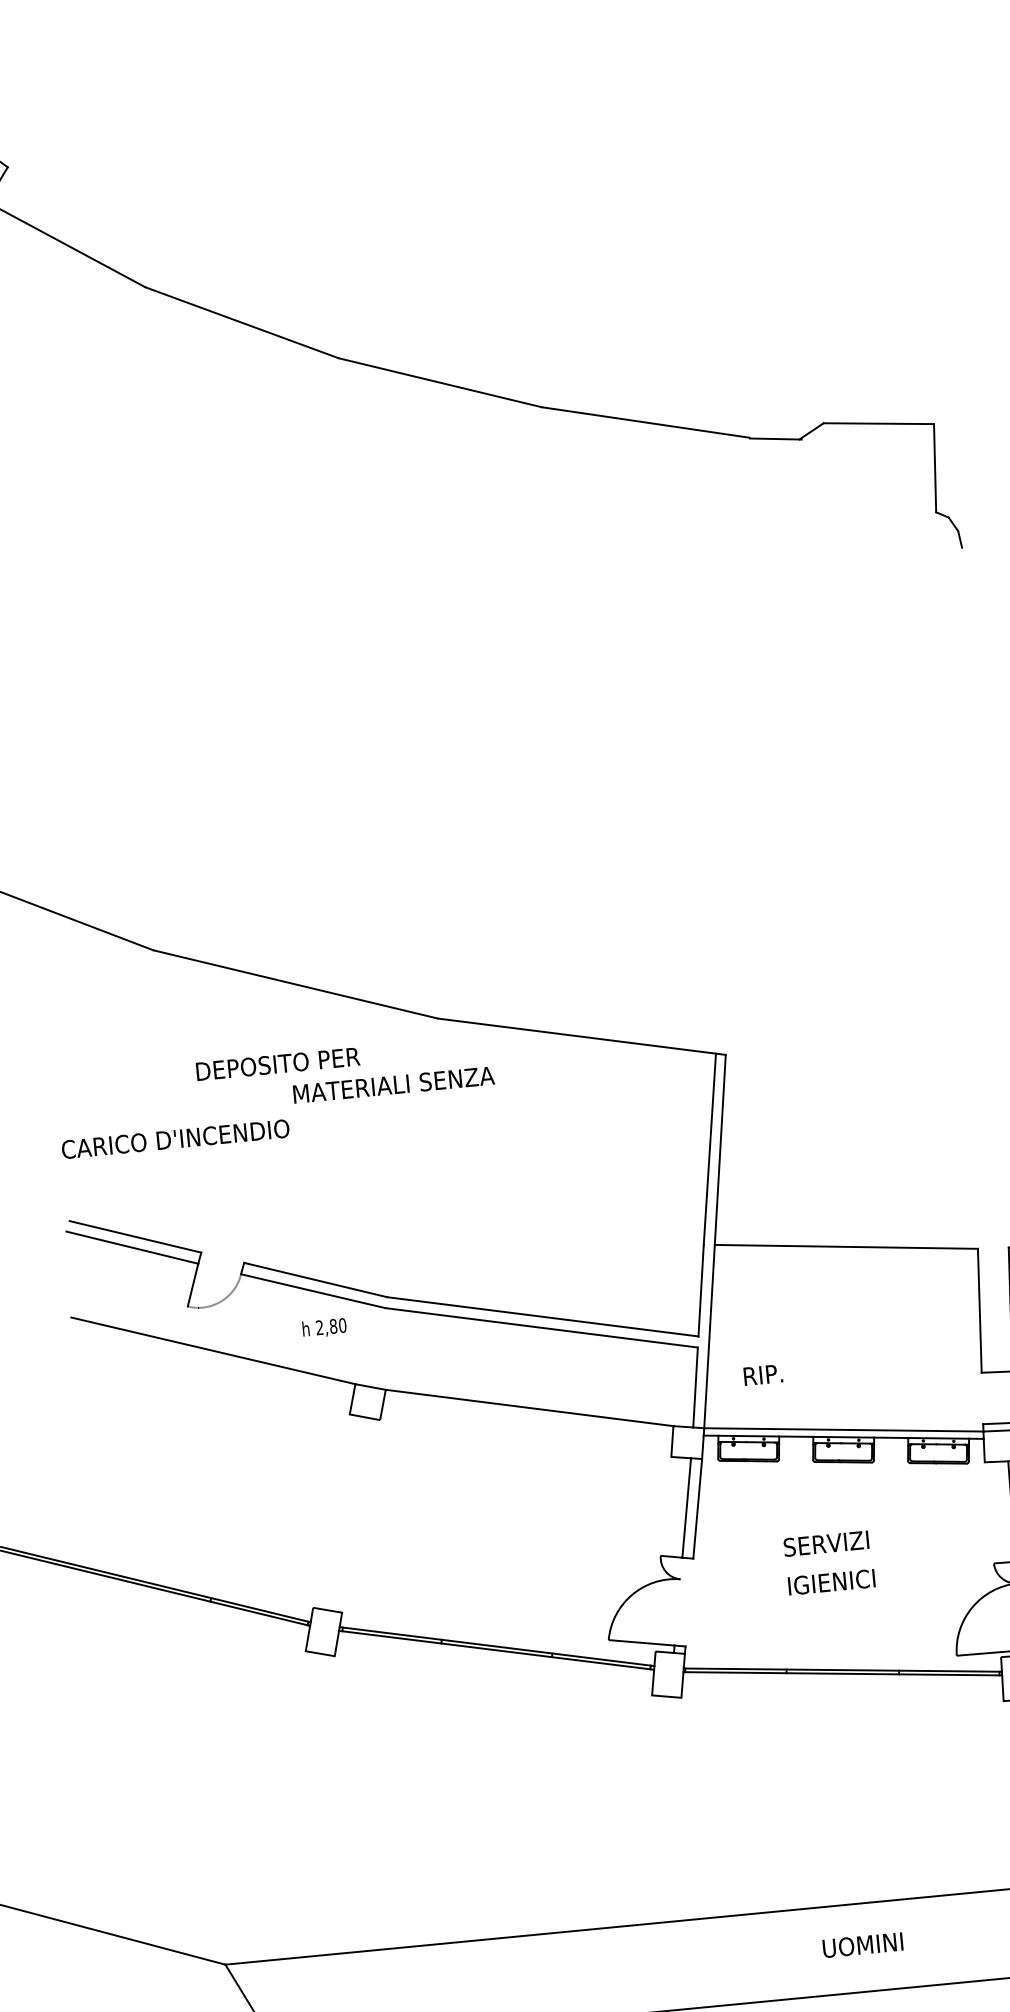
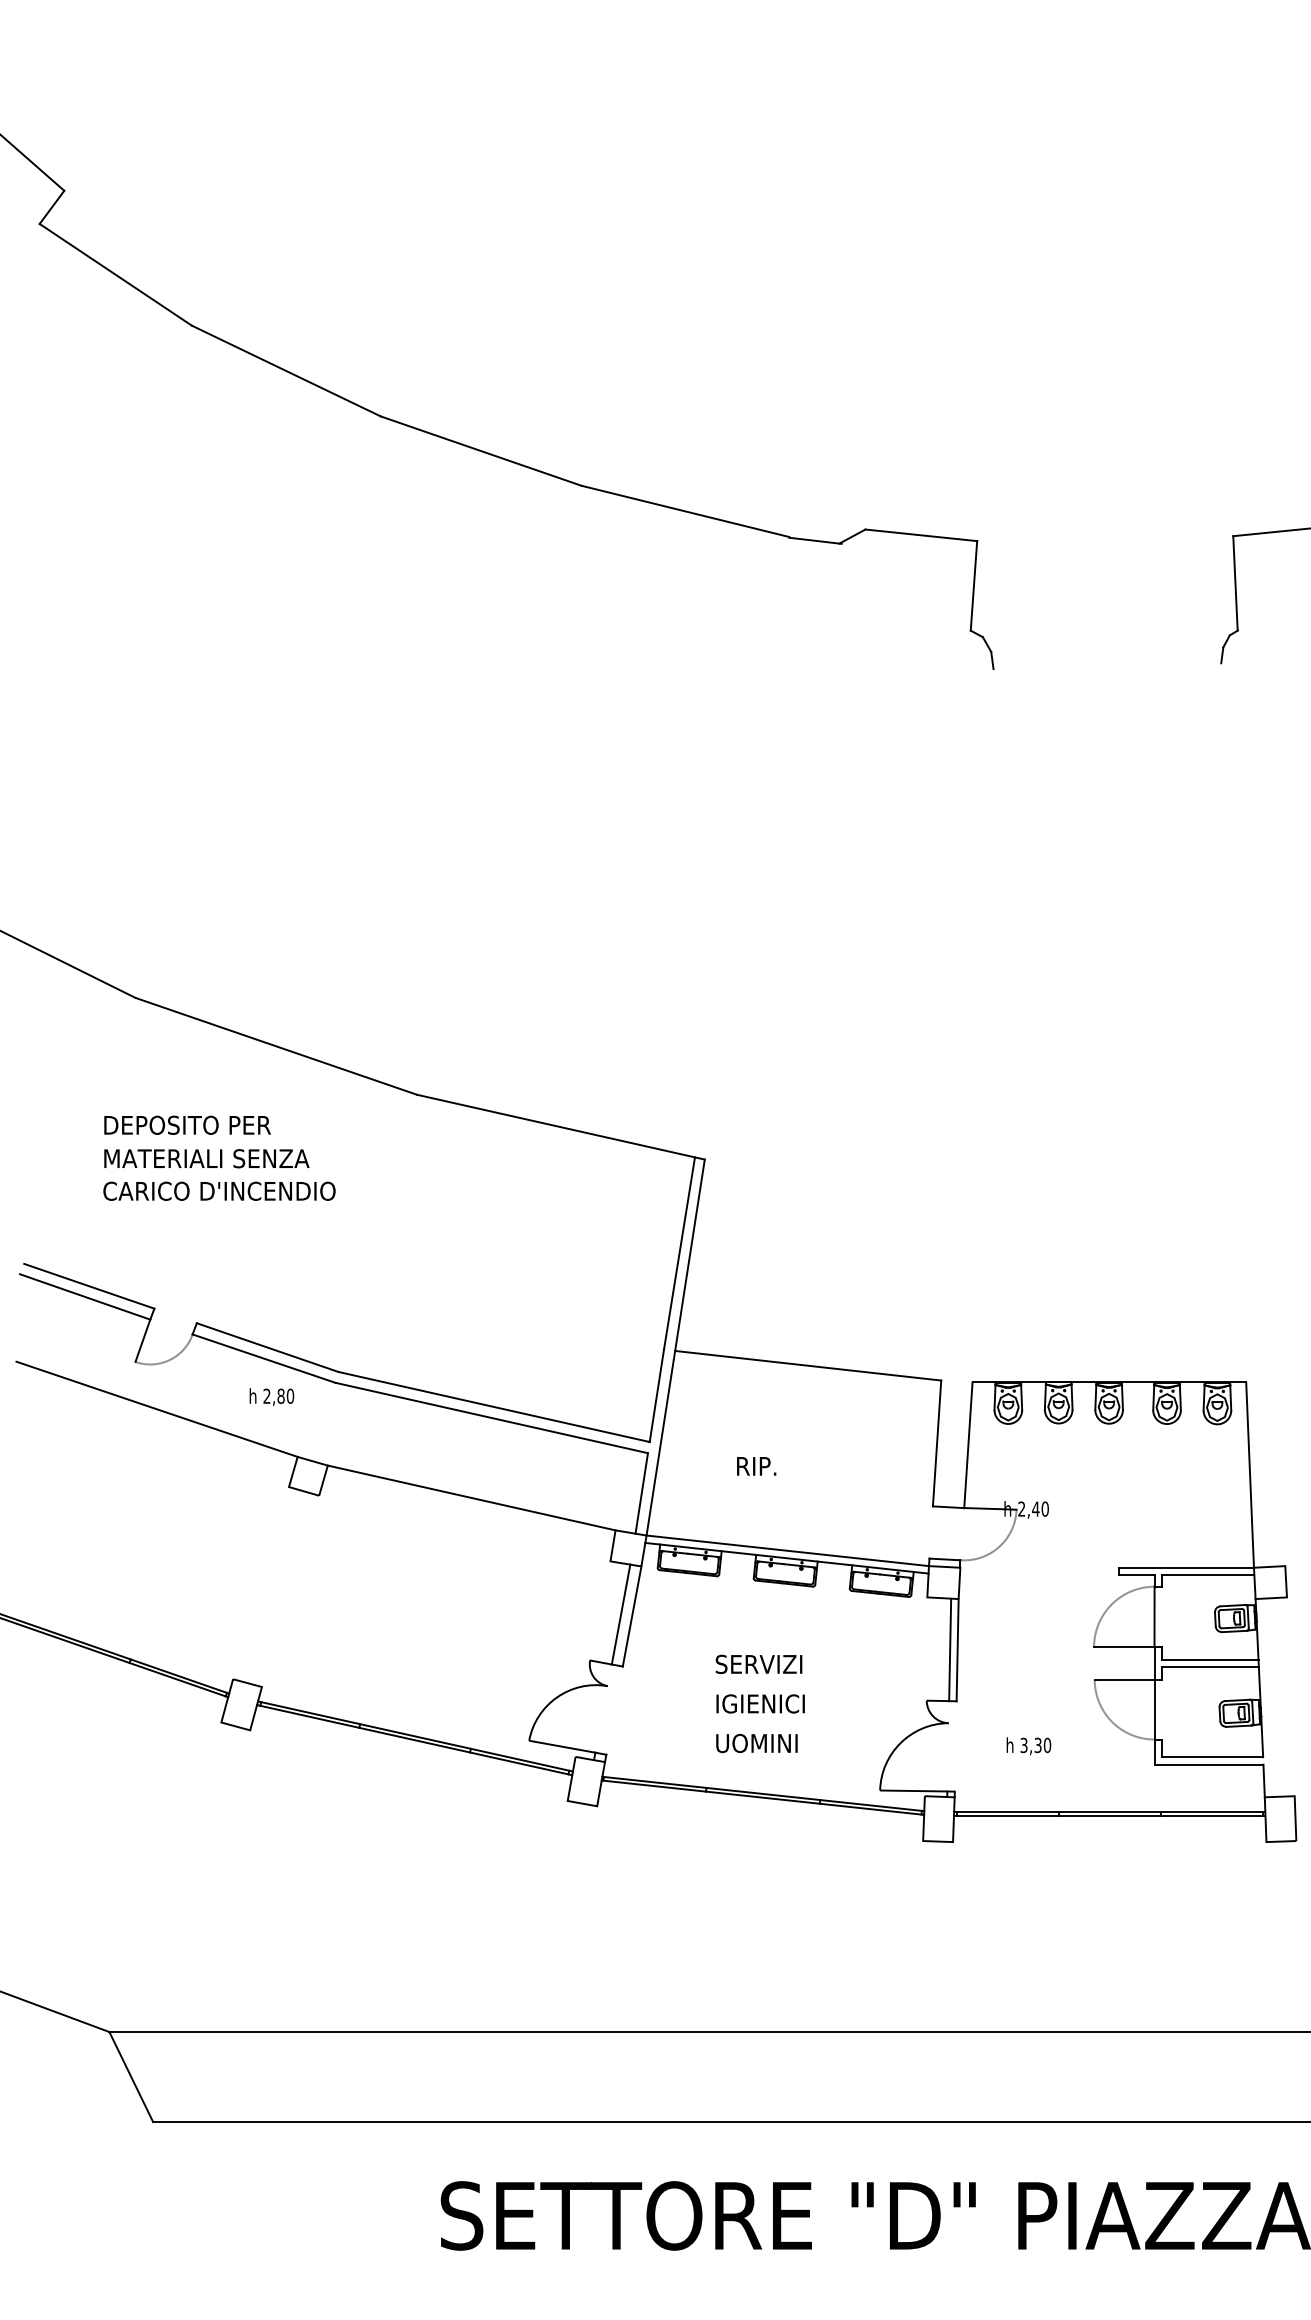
text: (277, 1063) -> (187, 1124), moved
text: (393, 1084) -> (206, 1158), moved
text: (175, 1138) -> (219, 1190), moved
text: (763, 1375) -> (756, 1466), moved
text: (862, 1945) -> (756, 1743), moved

